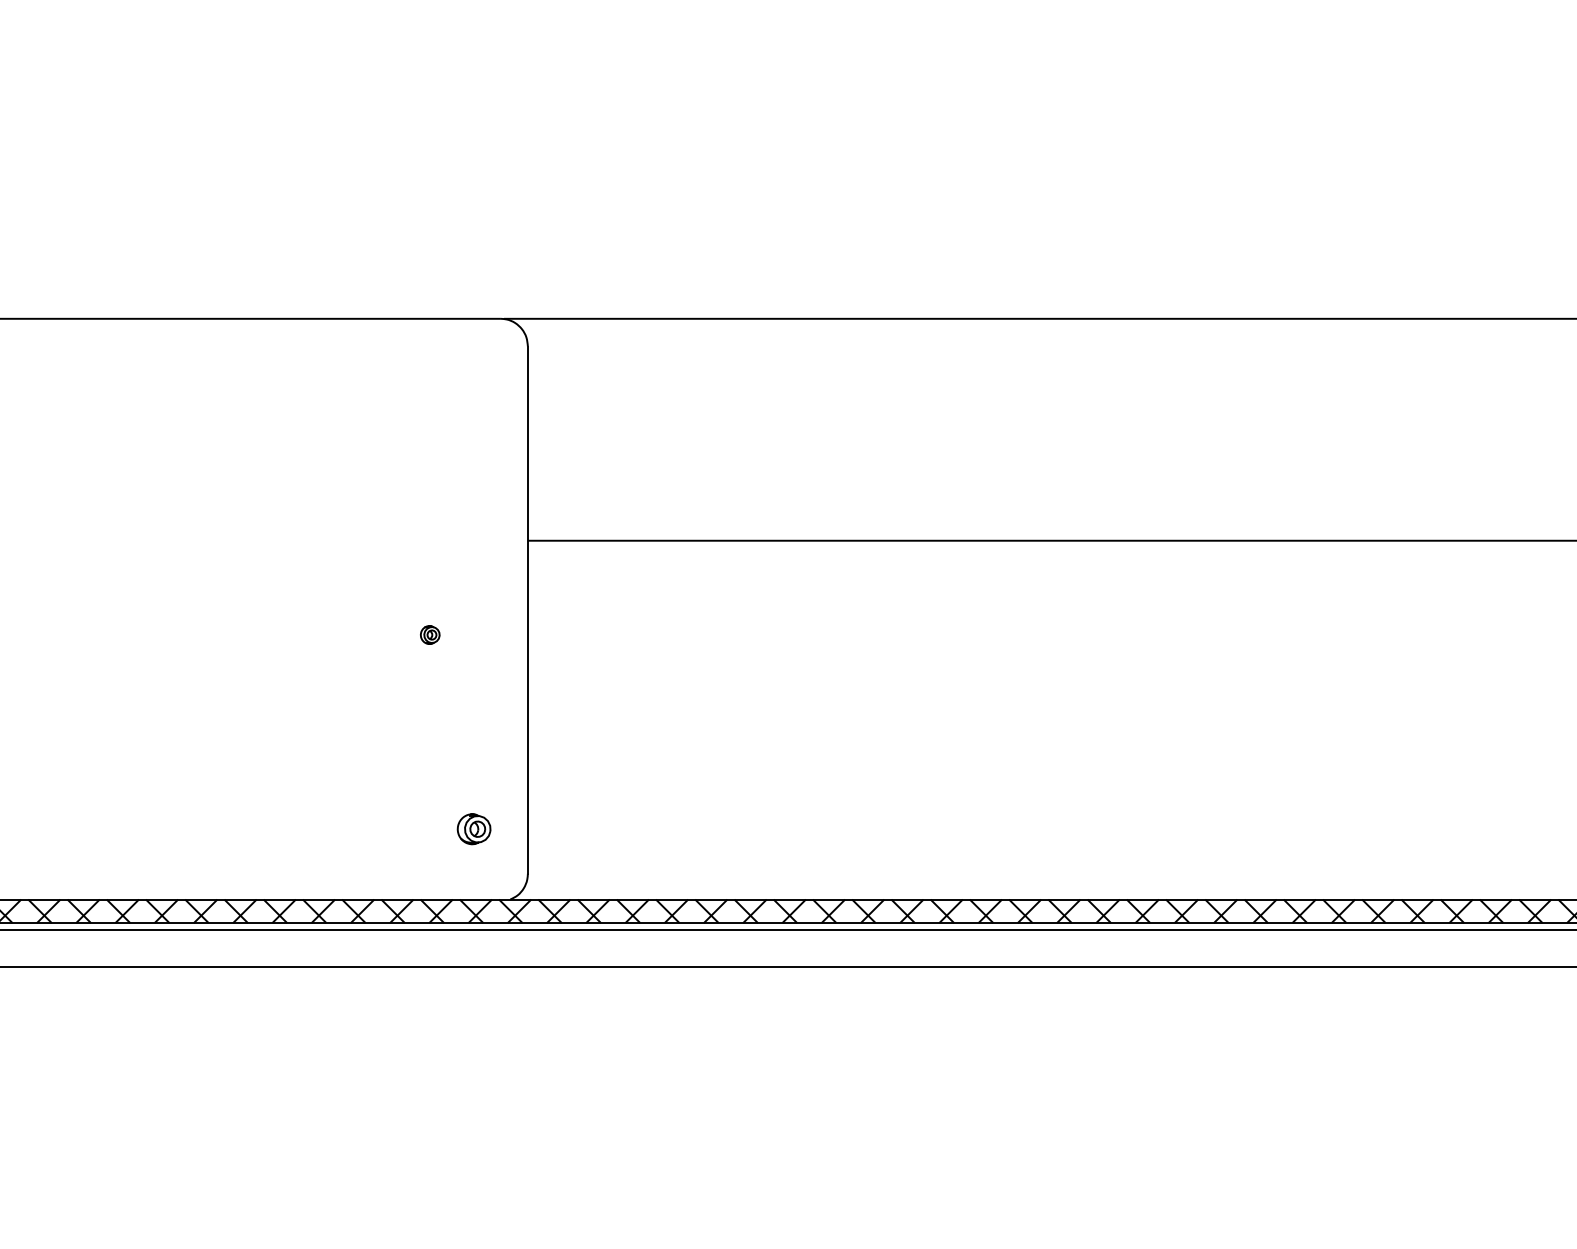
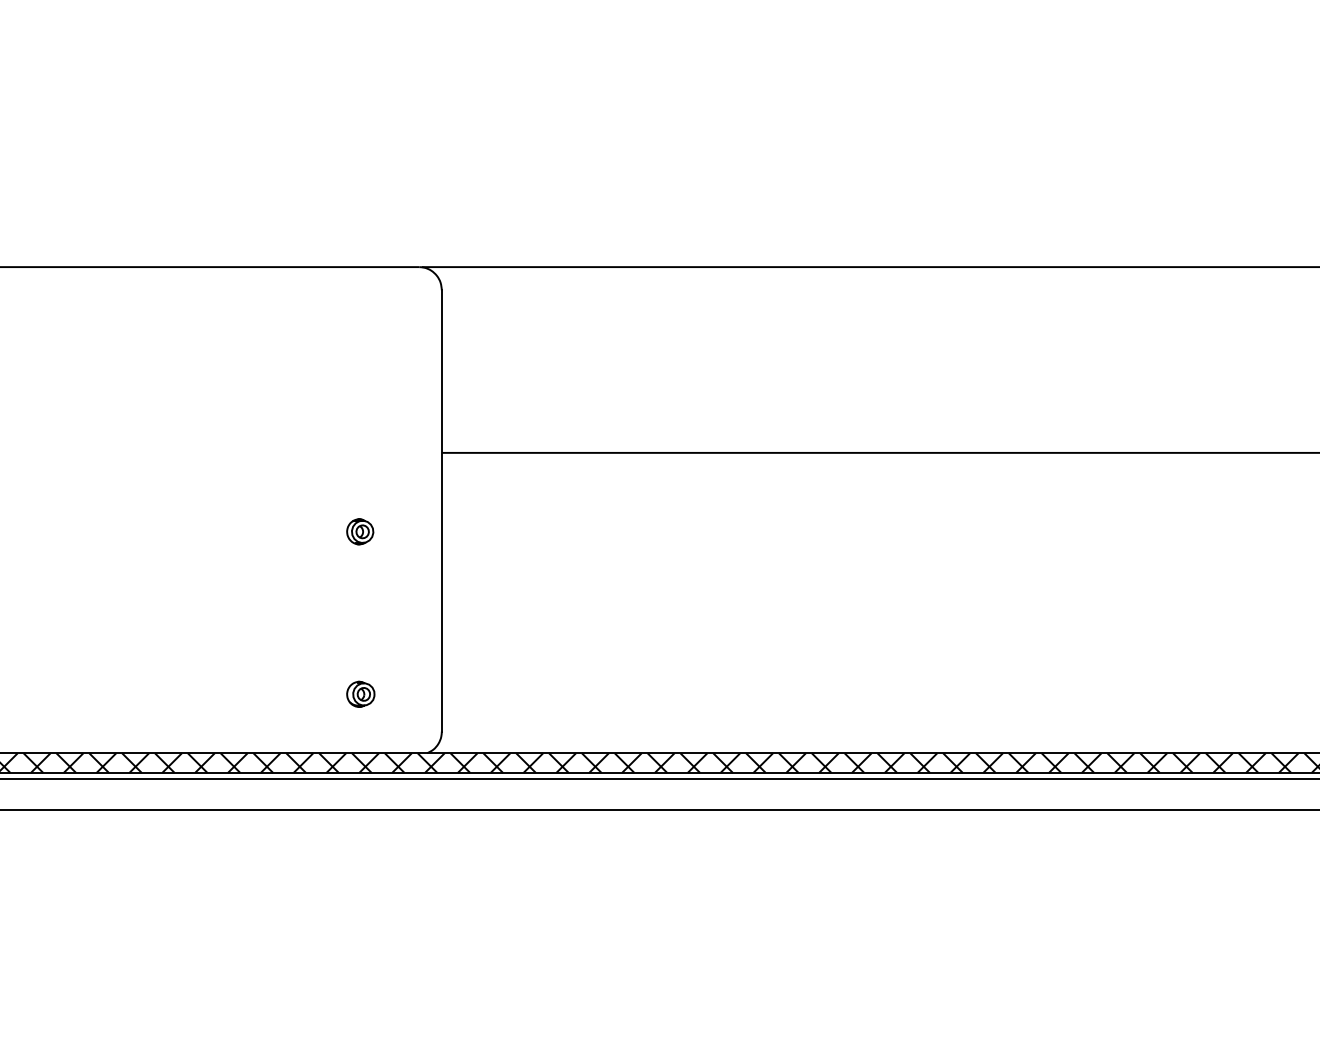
part: (429, 634) -> (359, 531), size x1.67
part: (473, 829) -> (360, 694), moved

